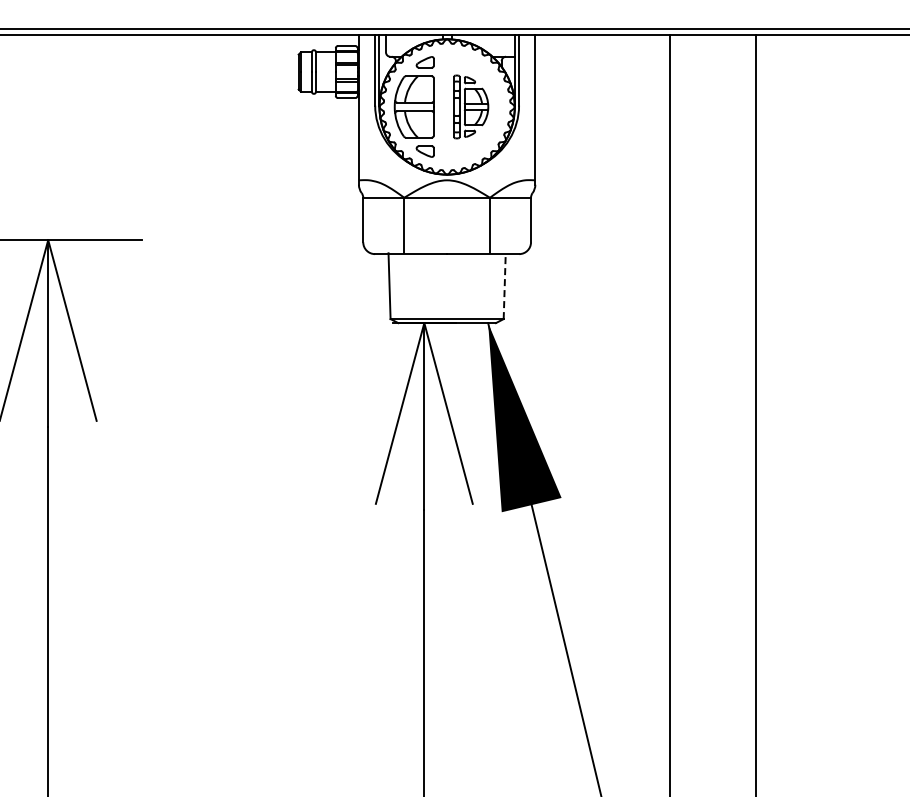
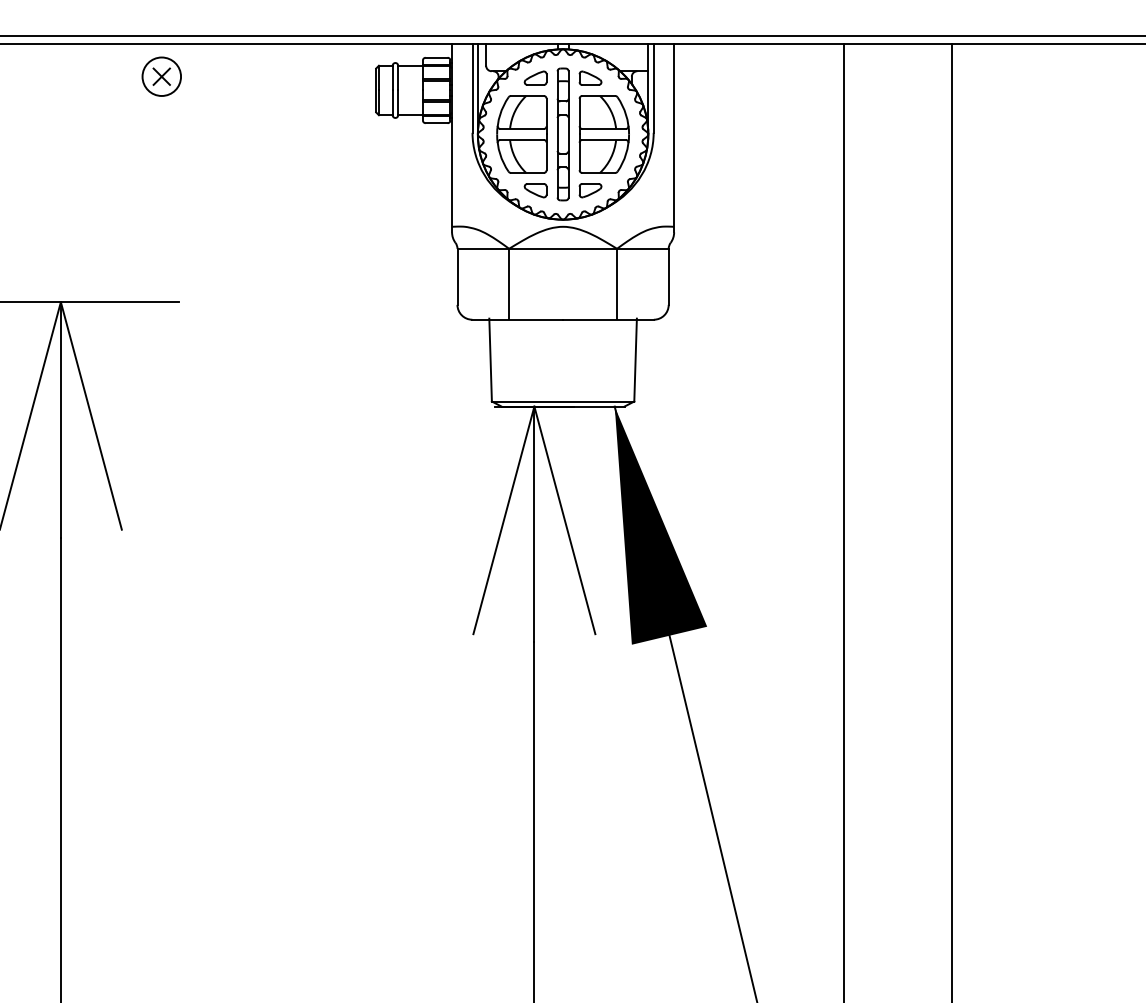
part: (128, 61) -> (161, 77), added
part: (471, 106) -> (593, 133), size x1.67
line: (504, 286) -> (635, 360), dashed -> solid

